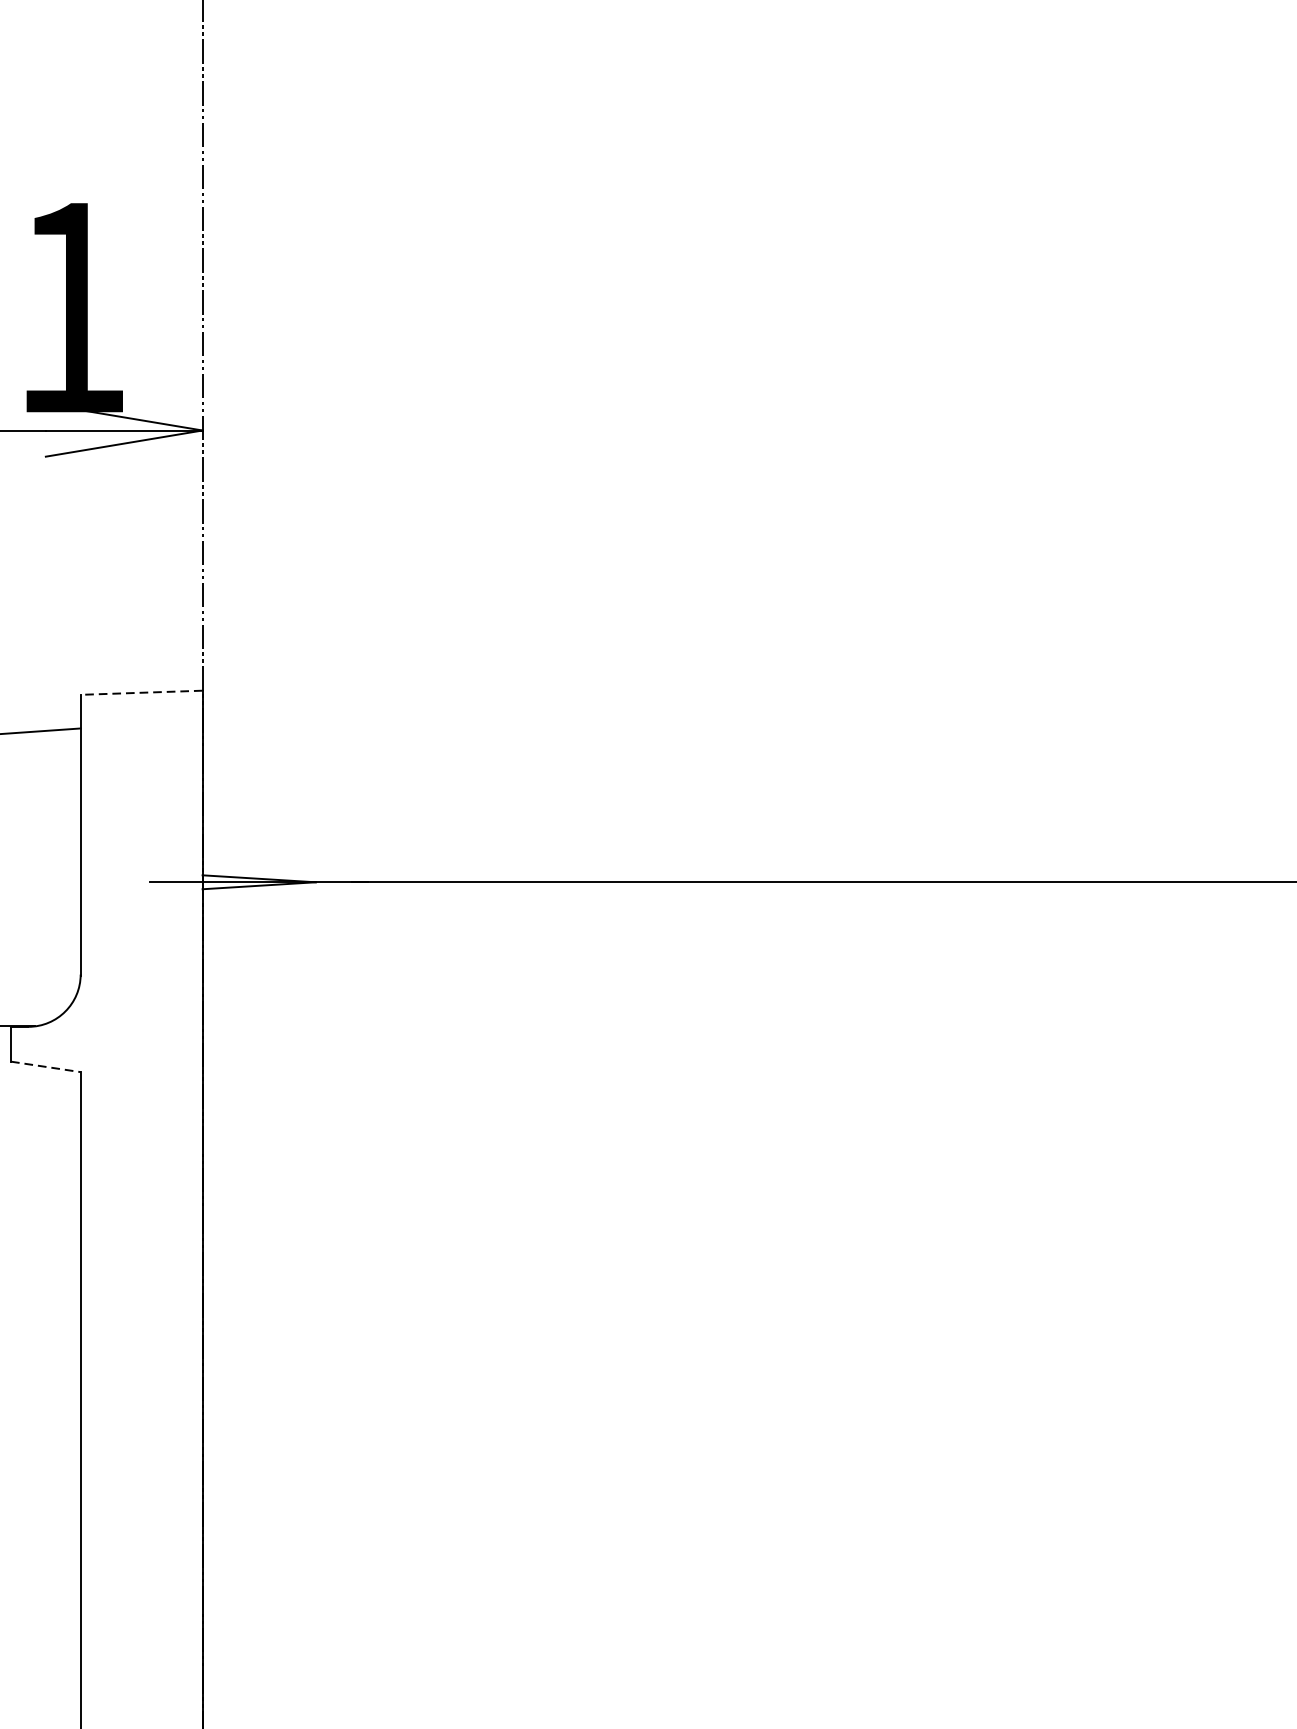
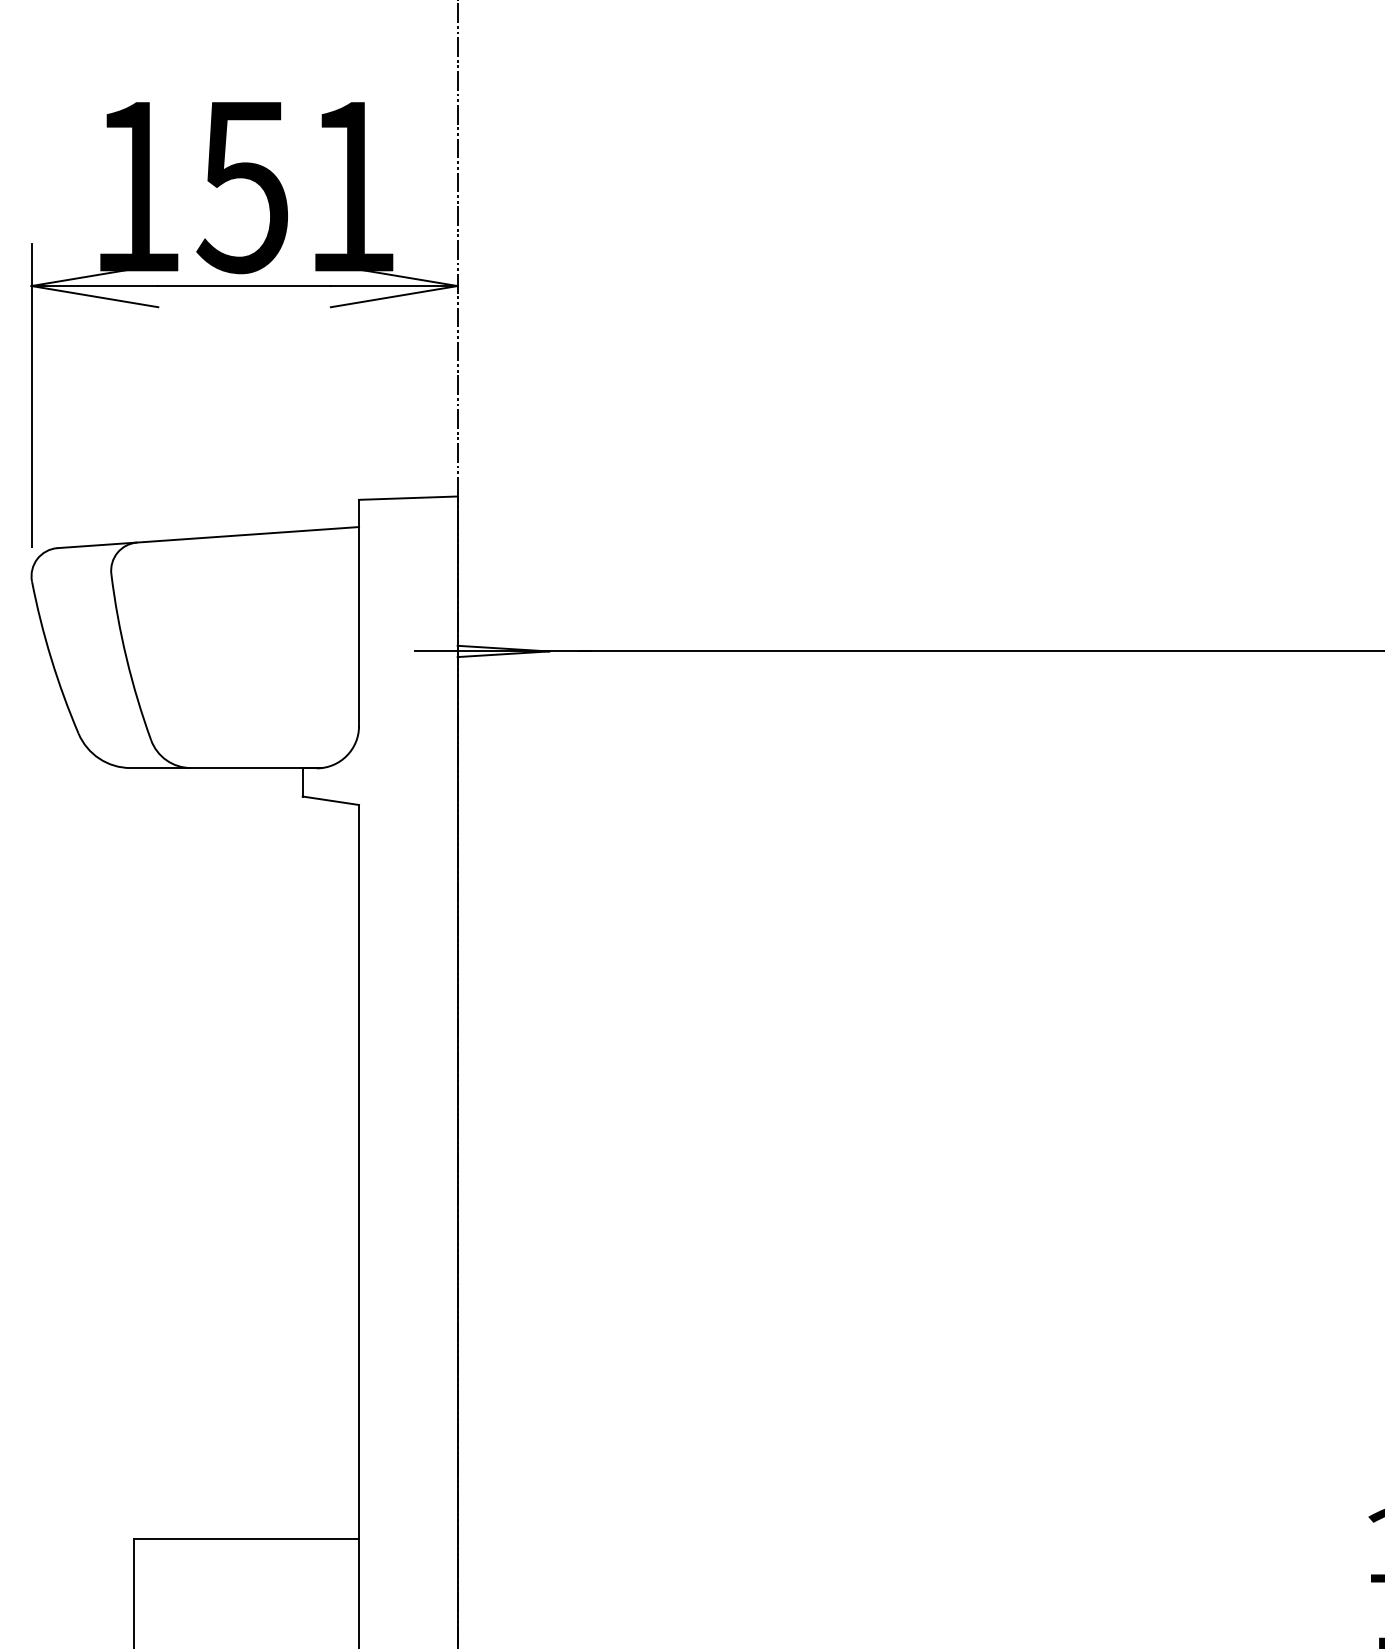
line: (140, 693) -> (407, 498), dashed -> solid
line: (46, 1066) -> (331, 800), dashed -> solid

